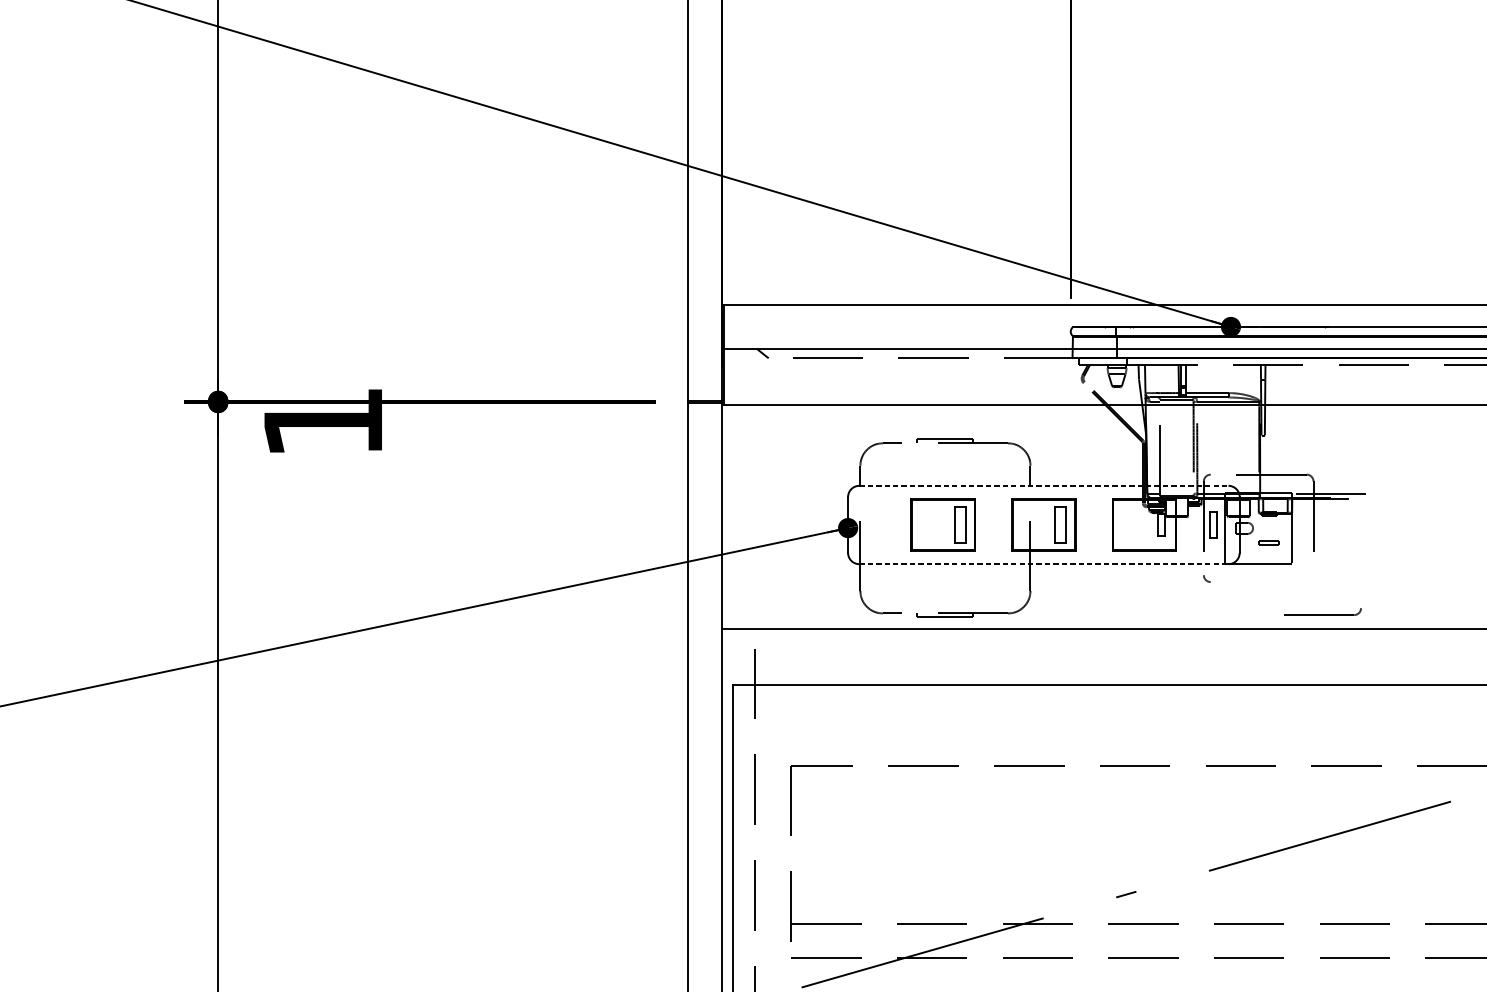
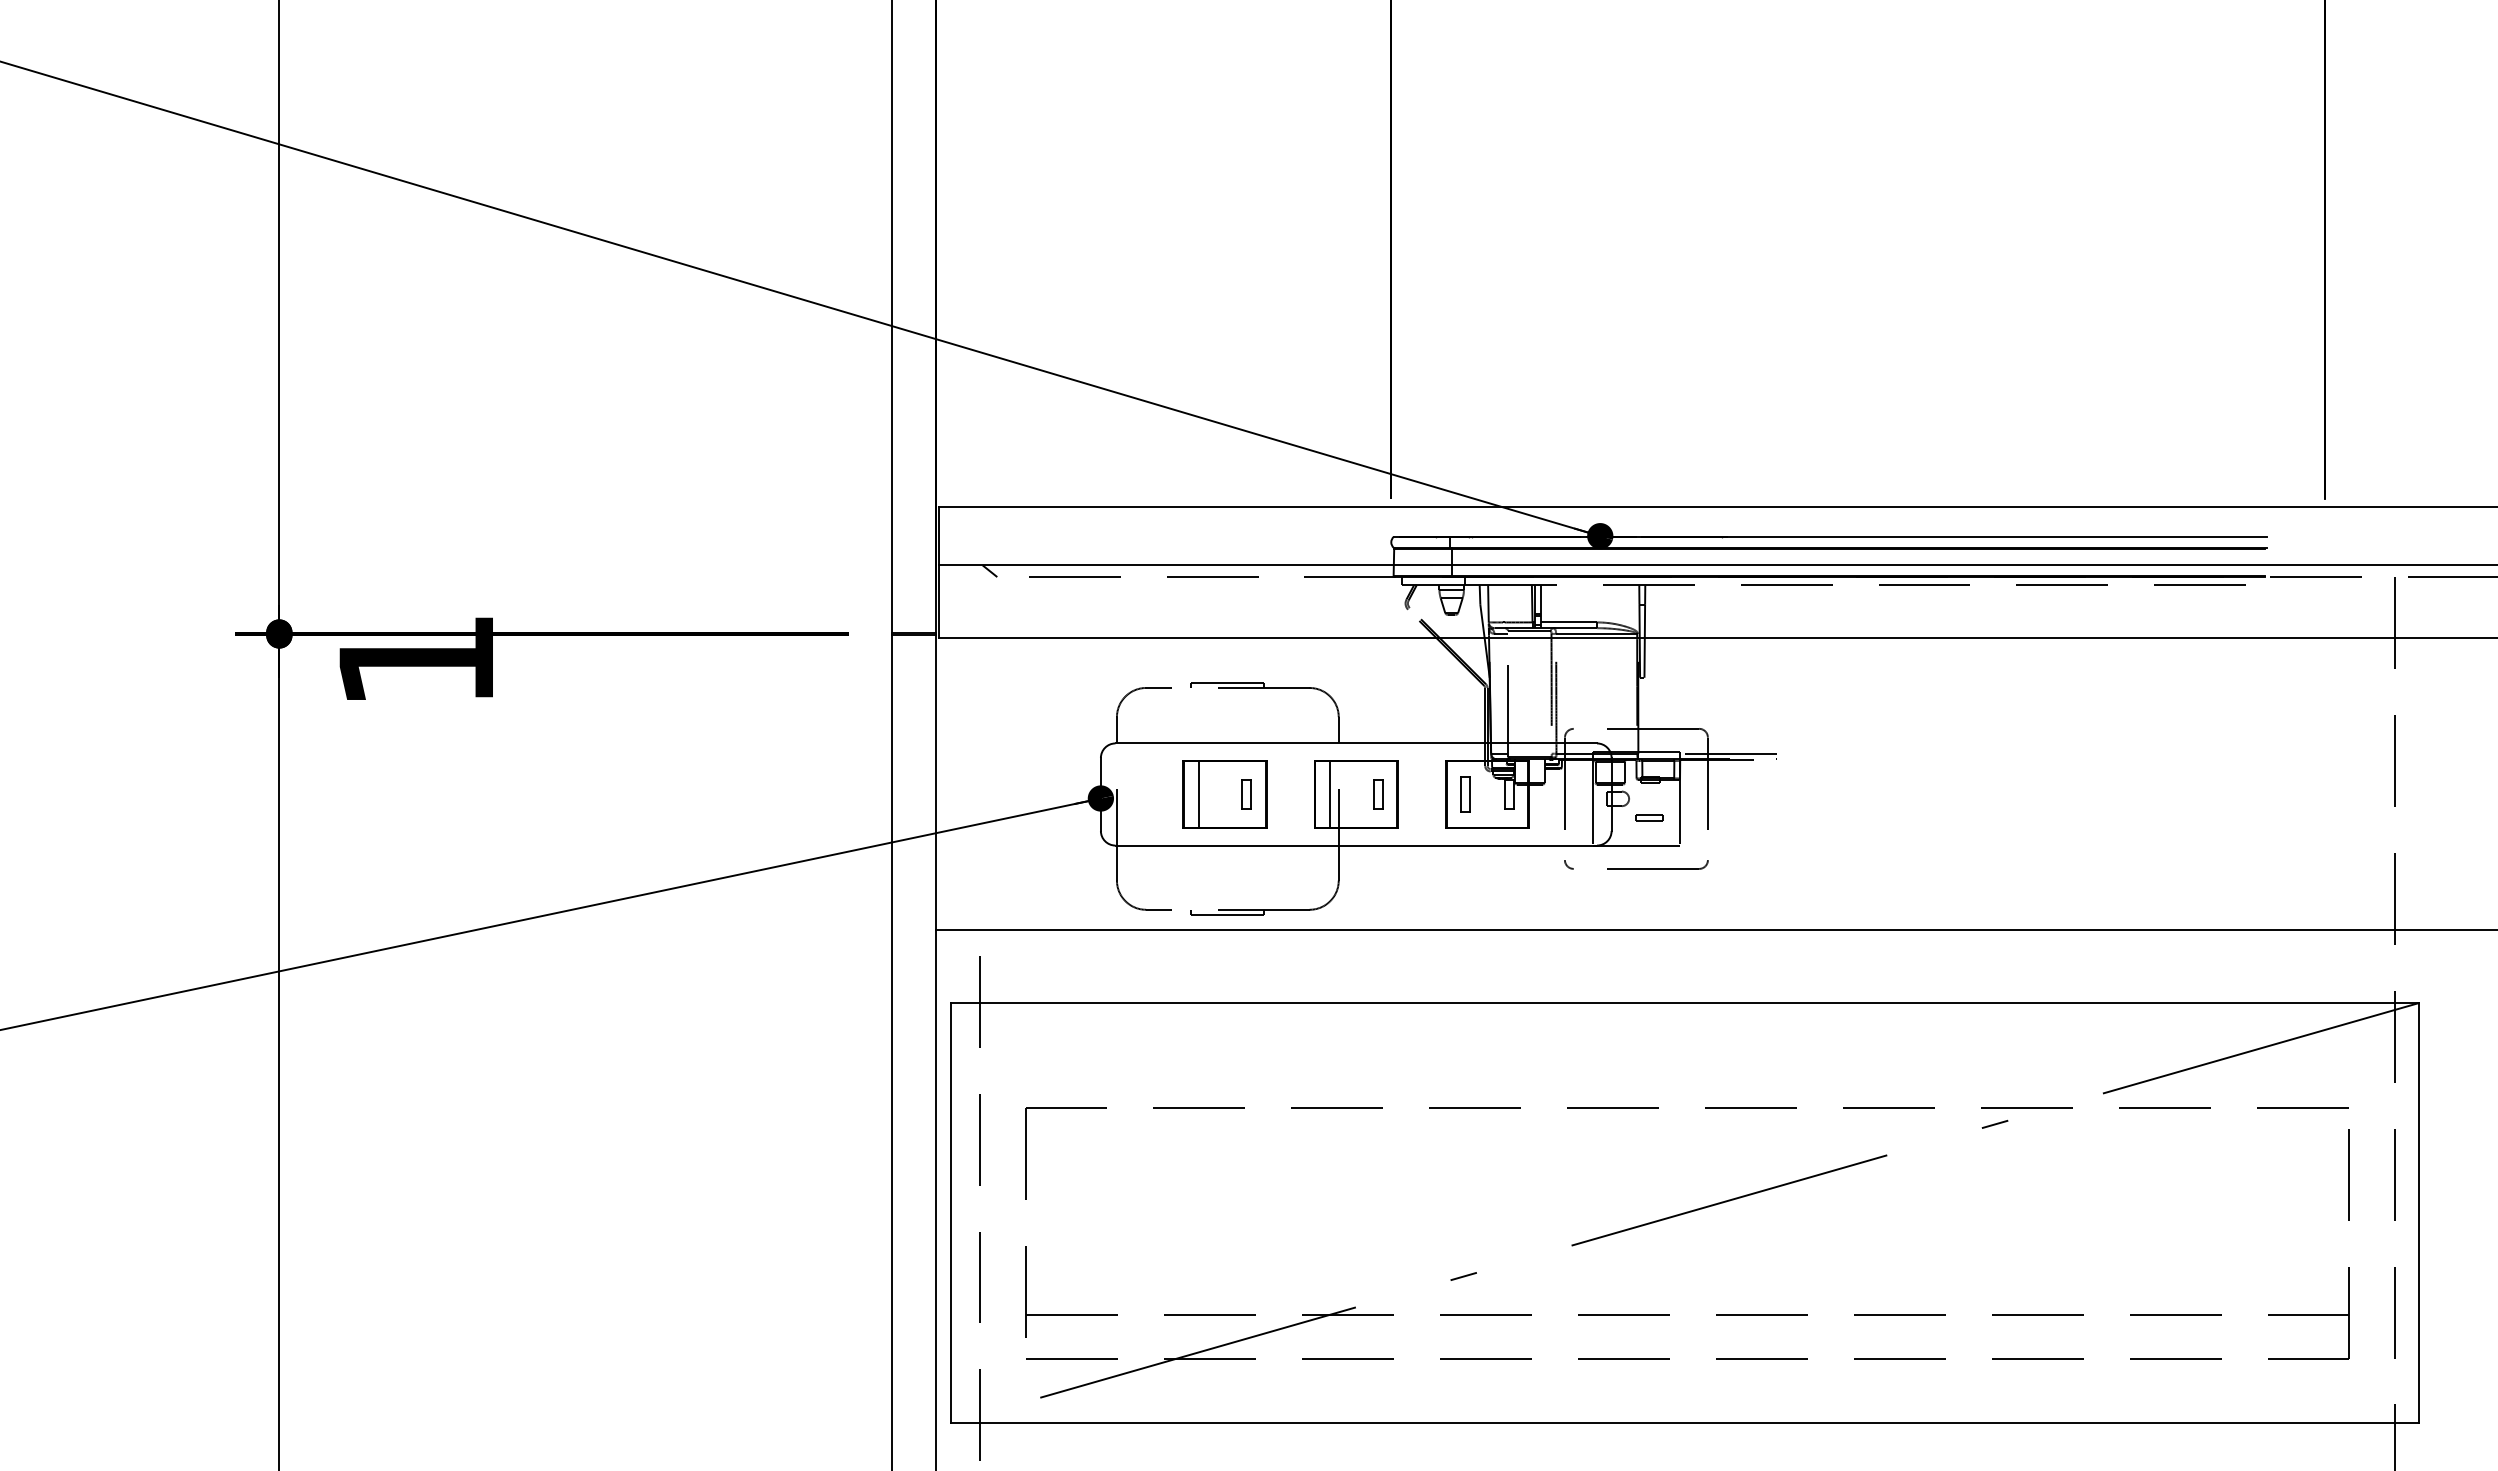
line: (1044, 485) -> (1356, 743), dashed -> solid
line: (922, 525) -> (1198, 794), added
part: (959, 525) -> (1246, 794), size x0.62
line: (1024, 525) -> (1330, 794), added
part: (1060, 525) -> (1378, 794), size x0.62
part: (1213, 525) -> (1465, 794), moved
line: (1044, 564) -> (1356, 845), dashed -> solid
part: (1322, 611) -> (1657, 864), moved

